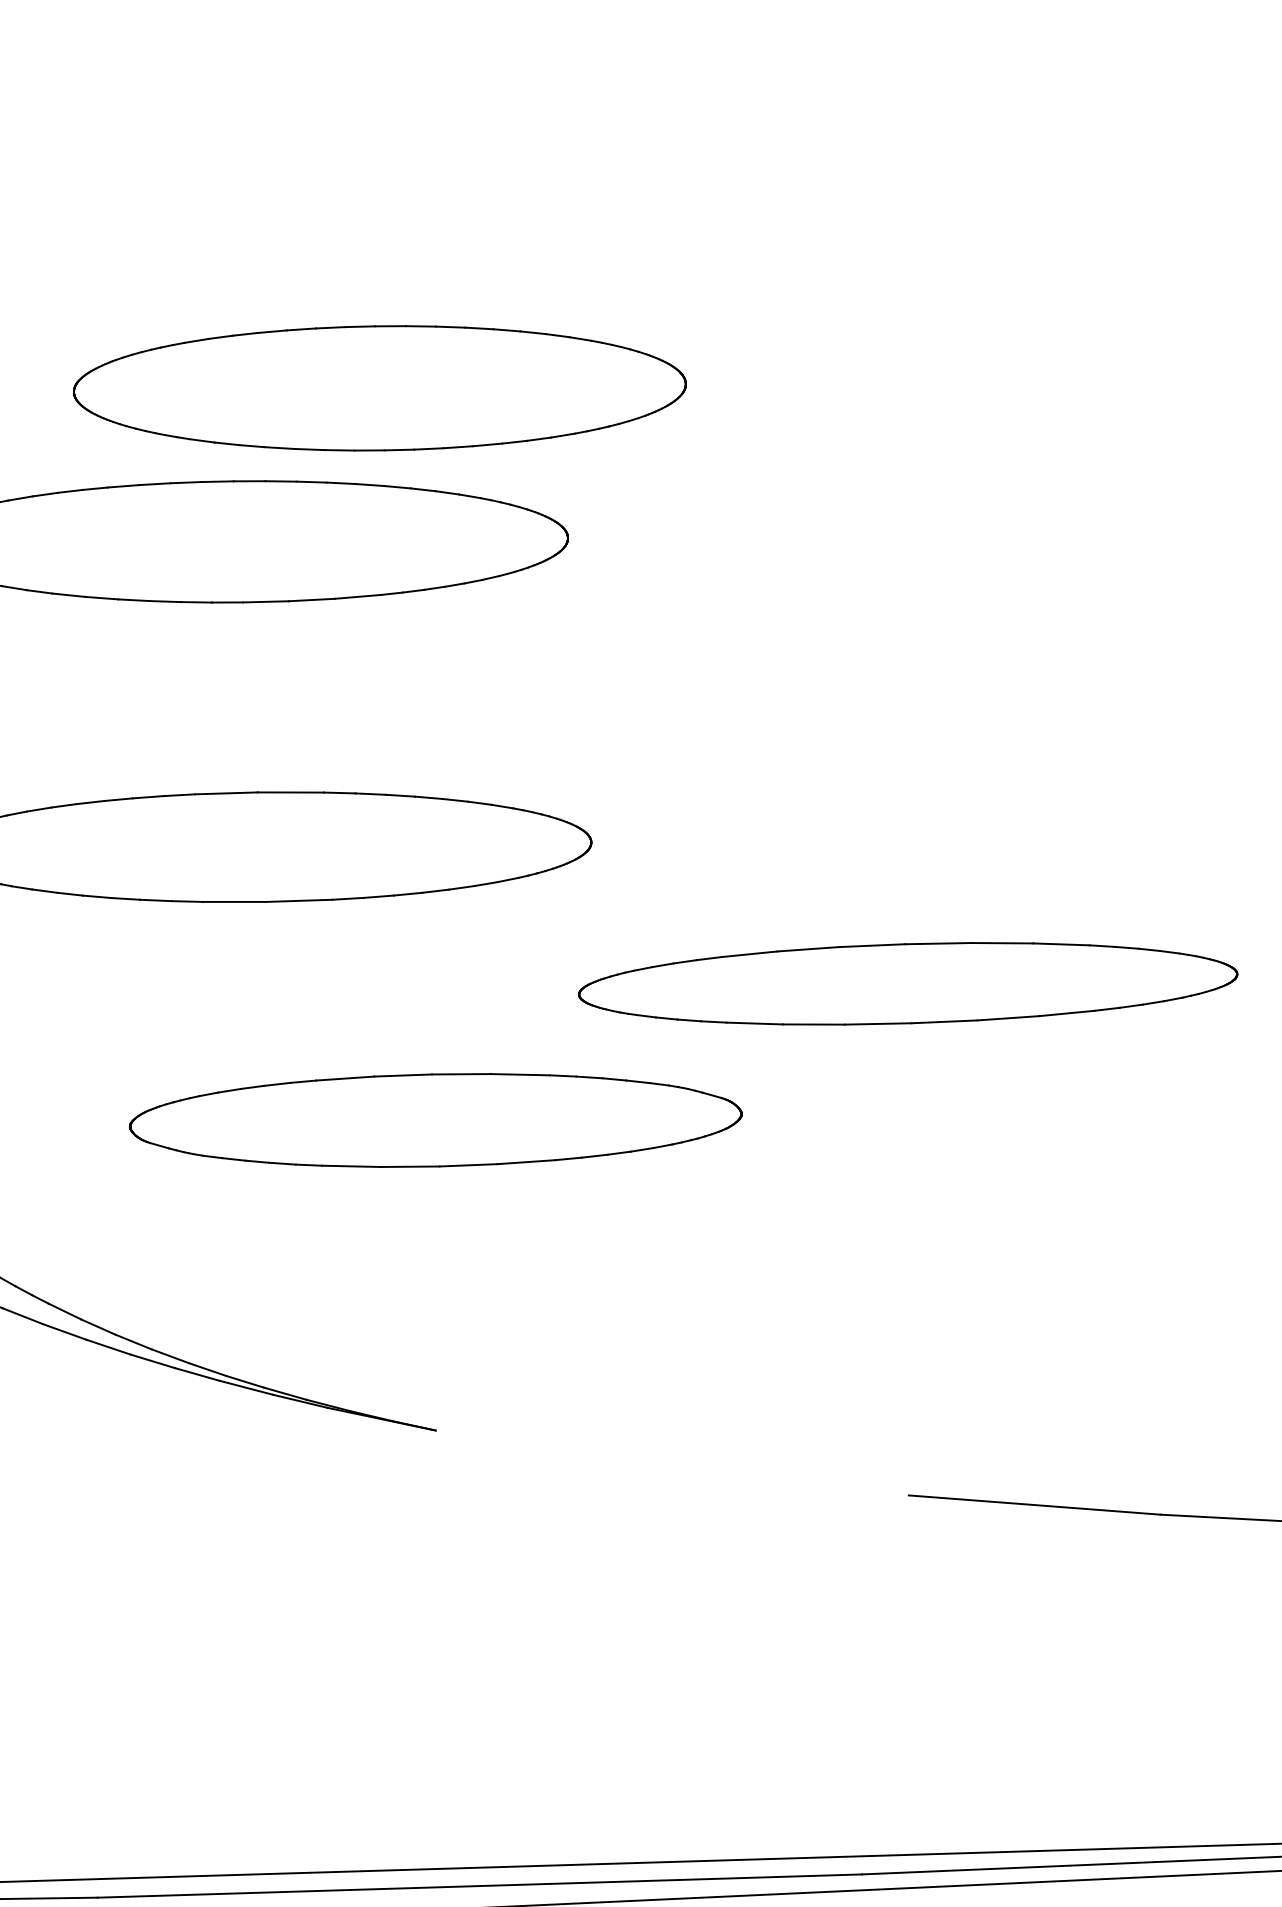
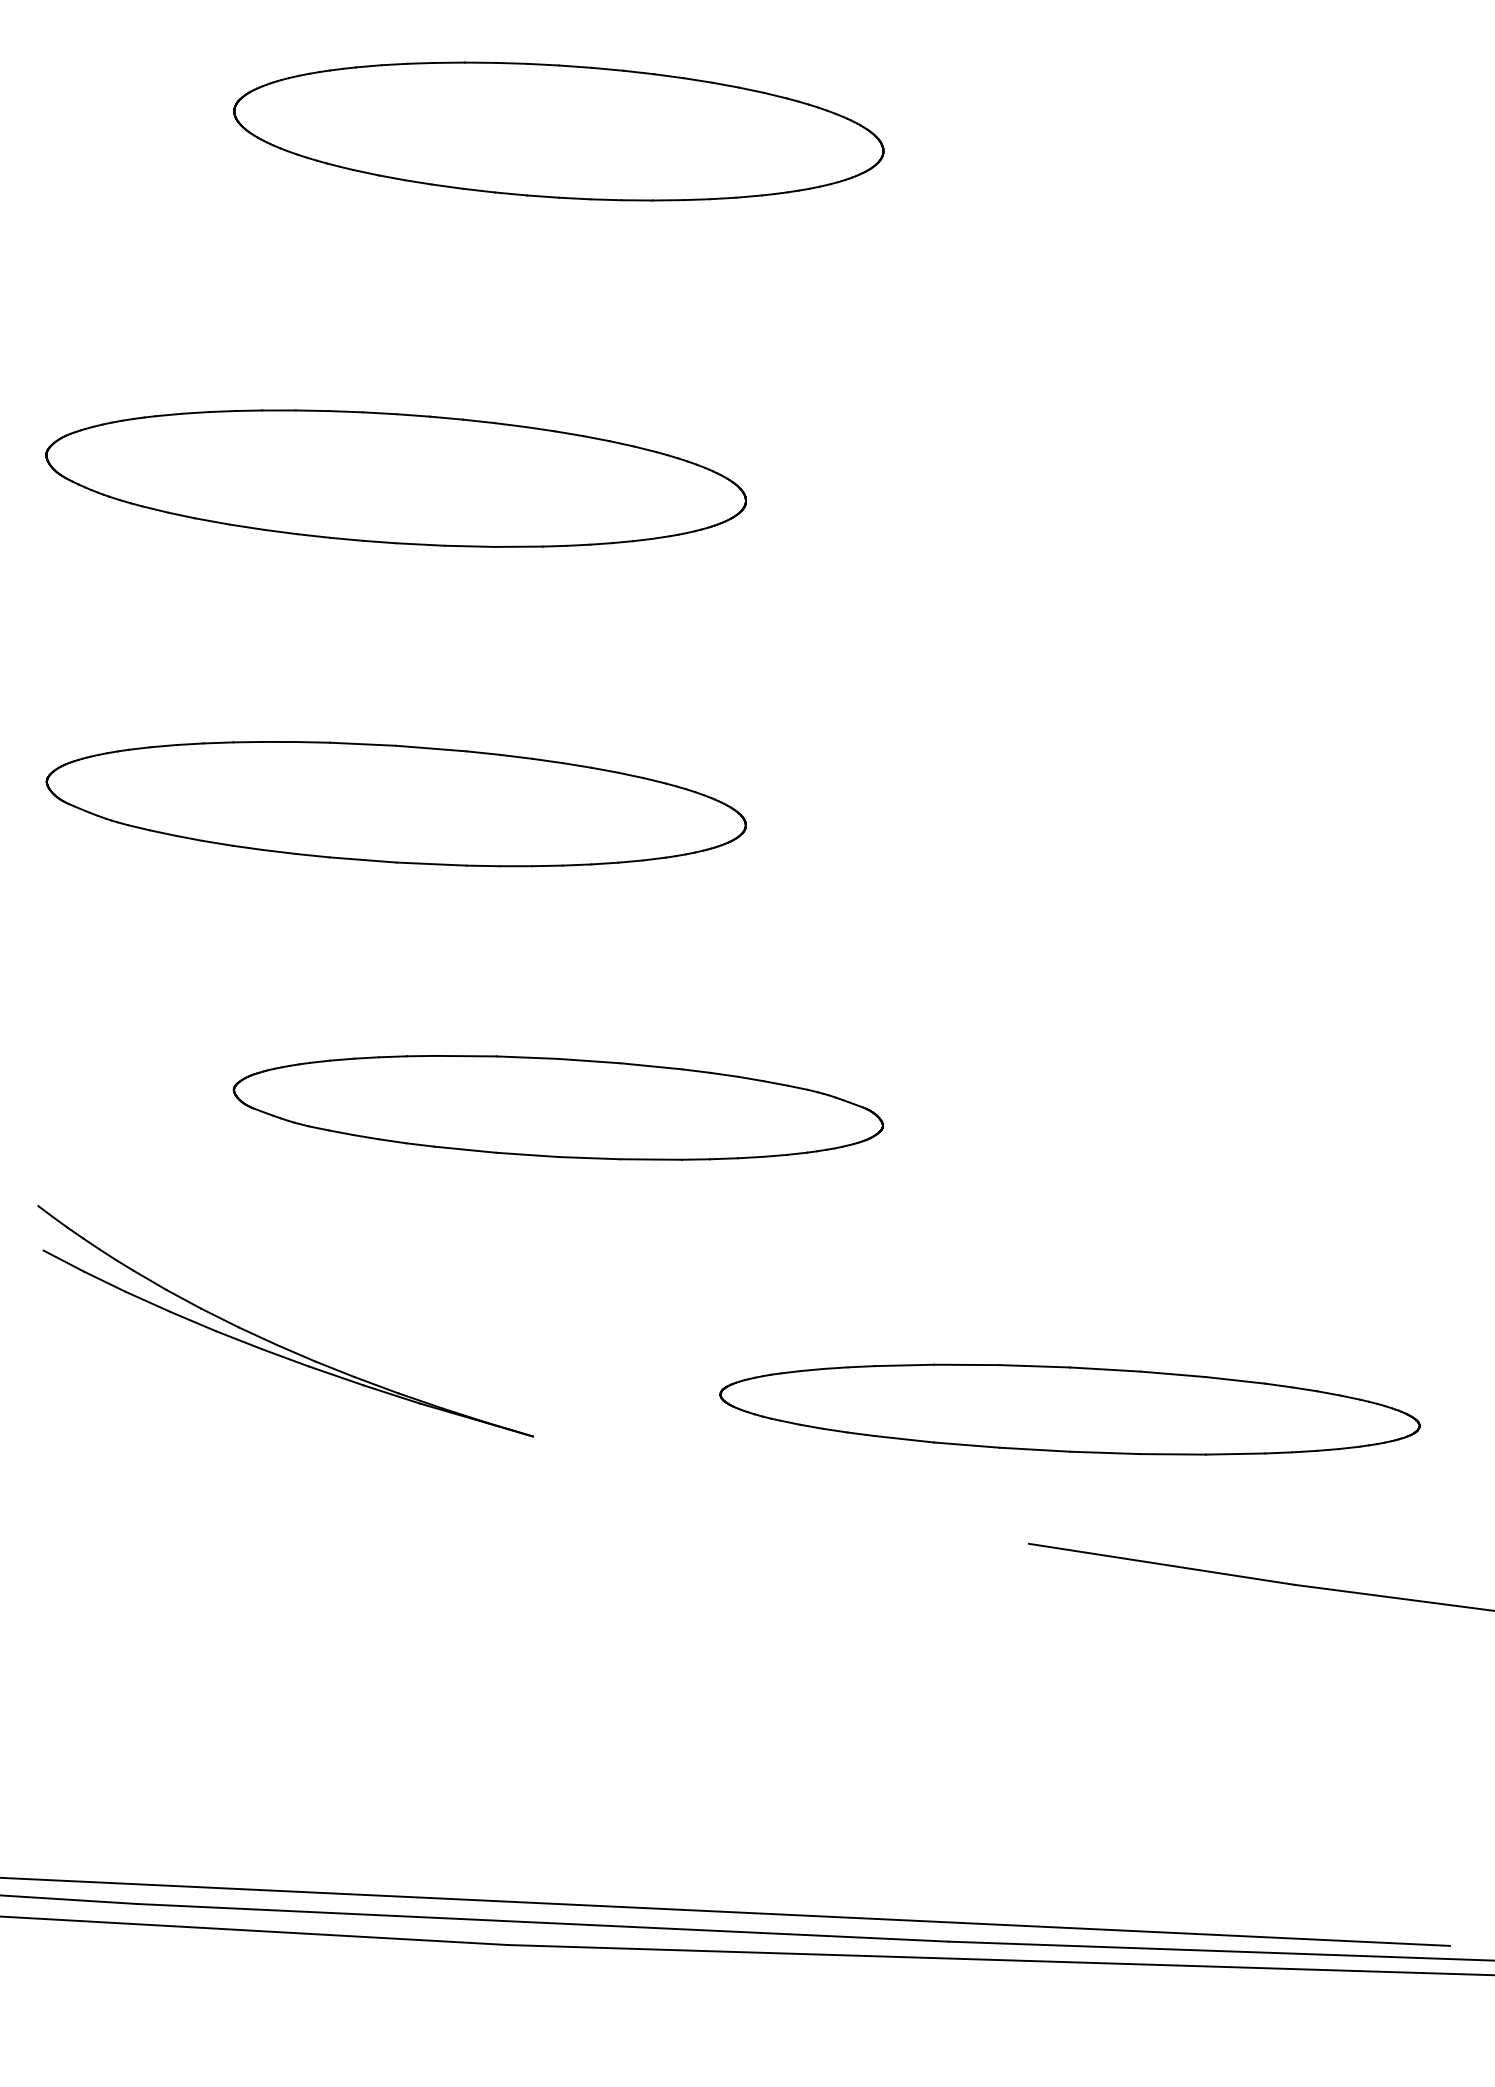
part: (379, 388) -> (558, 131), moved
part: (907, 983) -> (1069, 1409), moved

